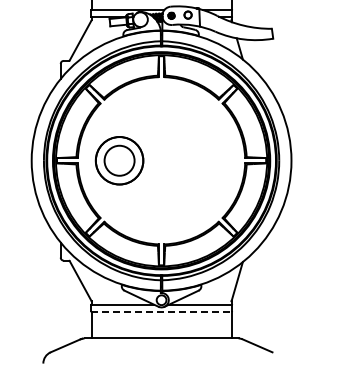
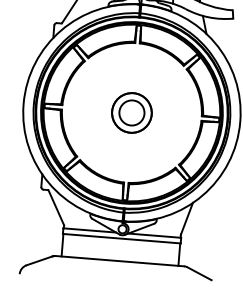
part: (119, 160) -> (131, 112), moved
line: (162, 311) -> (122, 238), dashed -> solid

